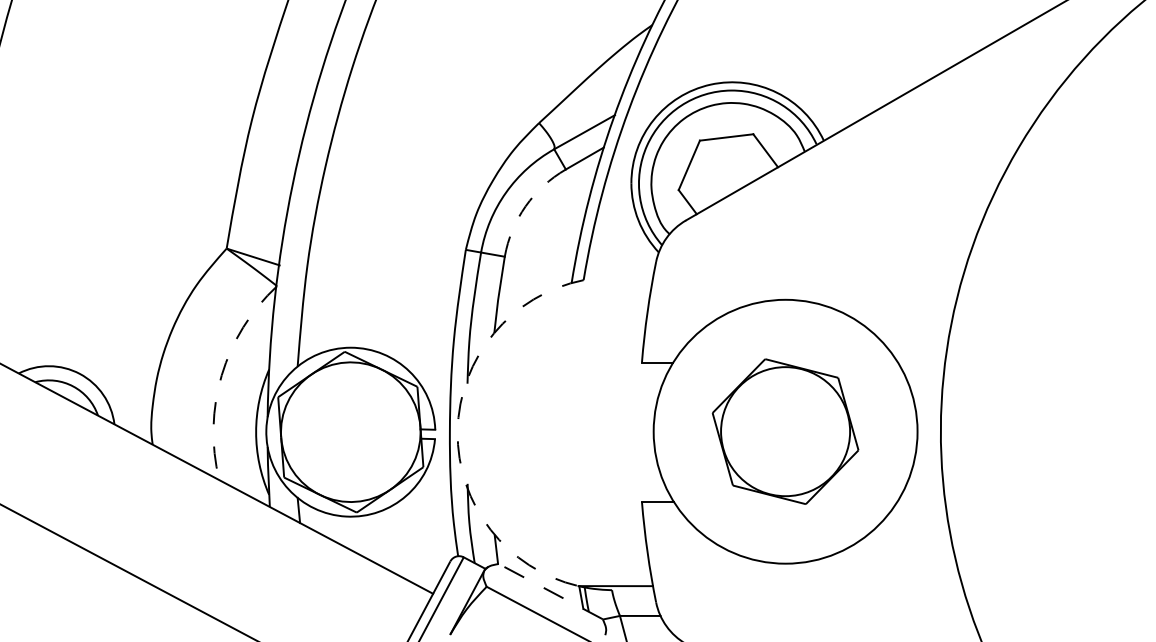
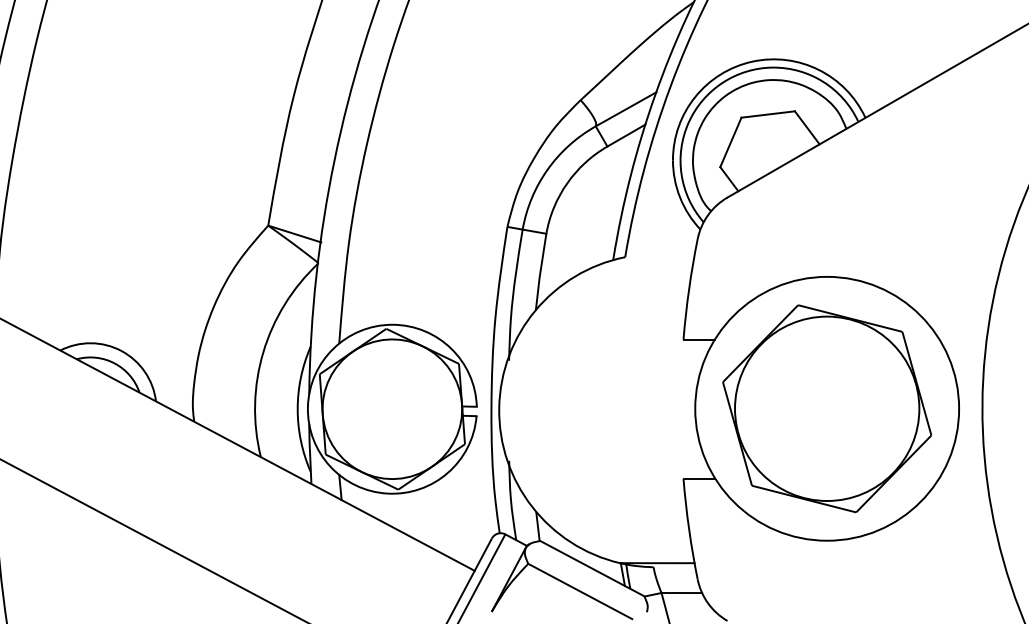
arc: (525, 206) -> (567, 183), dashed -> solid
arc: (221, 375) -> (263, 352), dashed -> solid
arc: (457, 431) -> (499, 408), dashed -> solid
part: (785, 431) -> (827, 408), size x1.43
line: (550, 591) -> (592, 568), dashed -> solid

